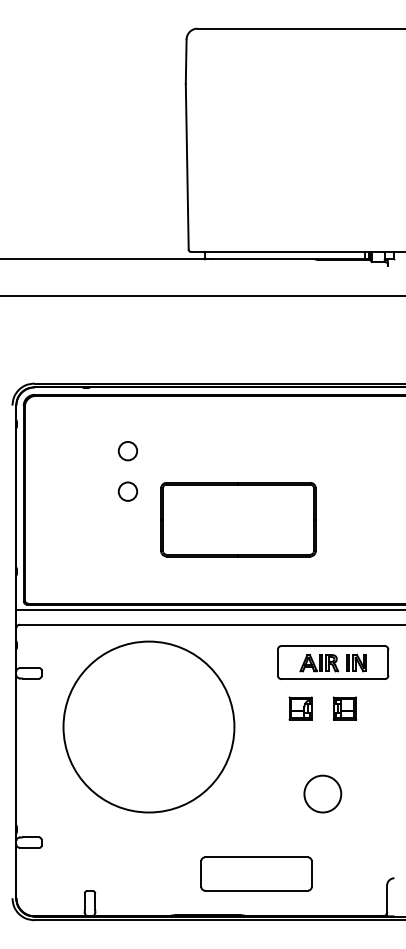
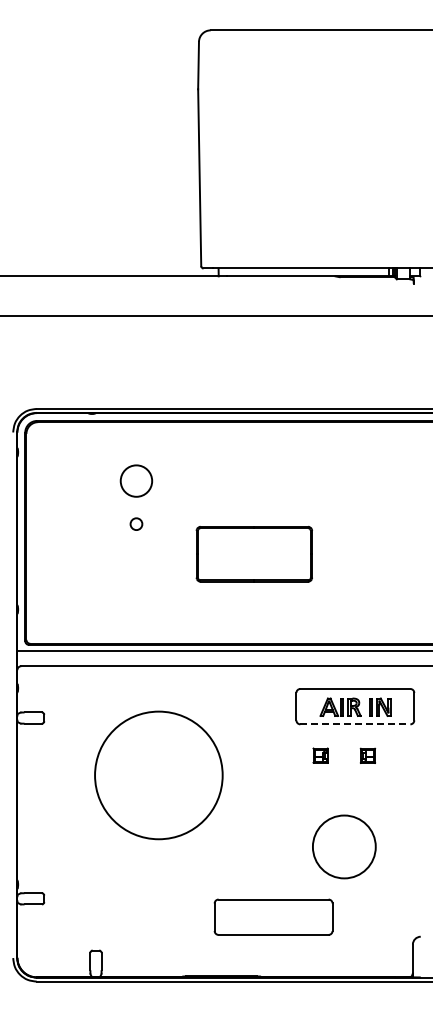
circle: (128, 450) -> (136, 480), size x1.6
circle: (128, 490) -> (136, 523), size x0.6
part: (238, 519) -> (254, 554), size x0.7
line: (333, 679) -> (355, 724), solid -> dashed
part: (300, 708) -> (320, 755), size x0.6
part: (344, 708) -> (367, 755), size x0.6
circle: (148, 727) -> (158, 775), size x0.7
circle: (322, 793) -> (344, 846), size x1.6
part: (256, 873) -> (273, 916), moved

